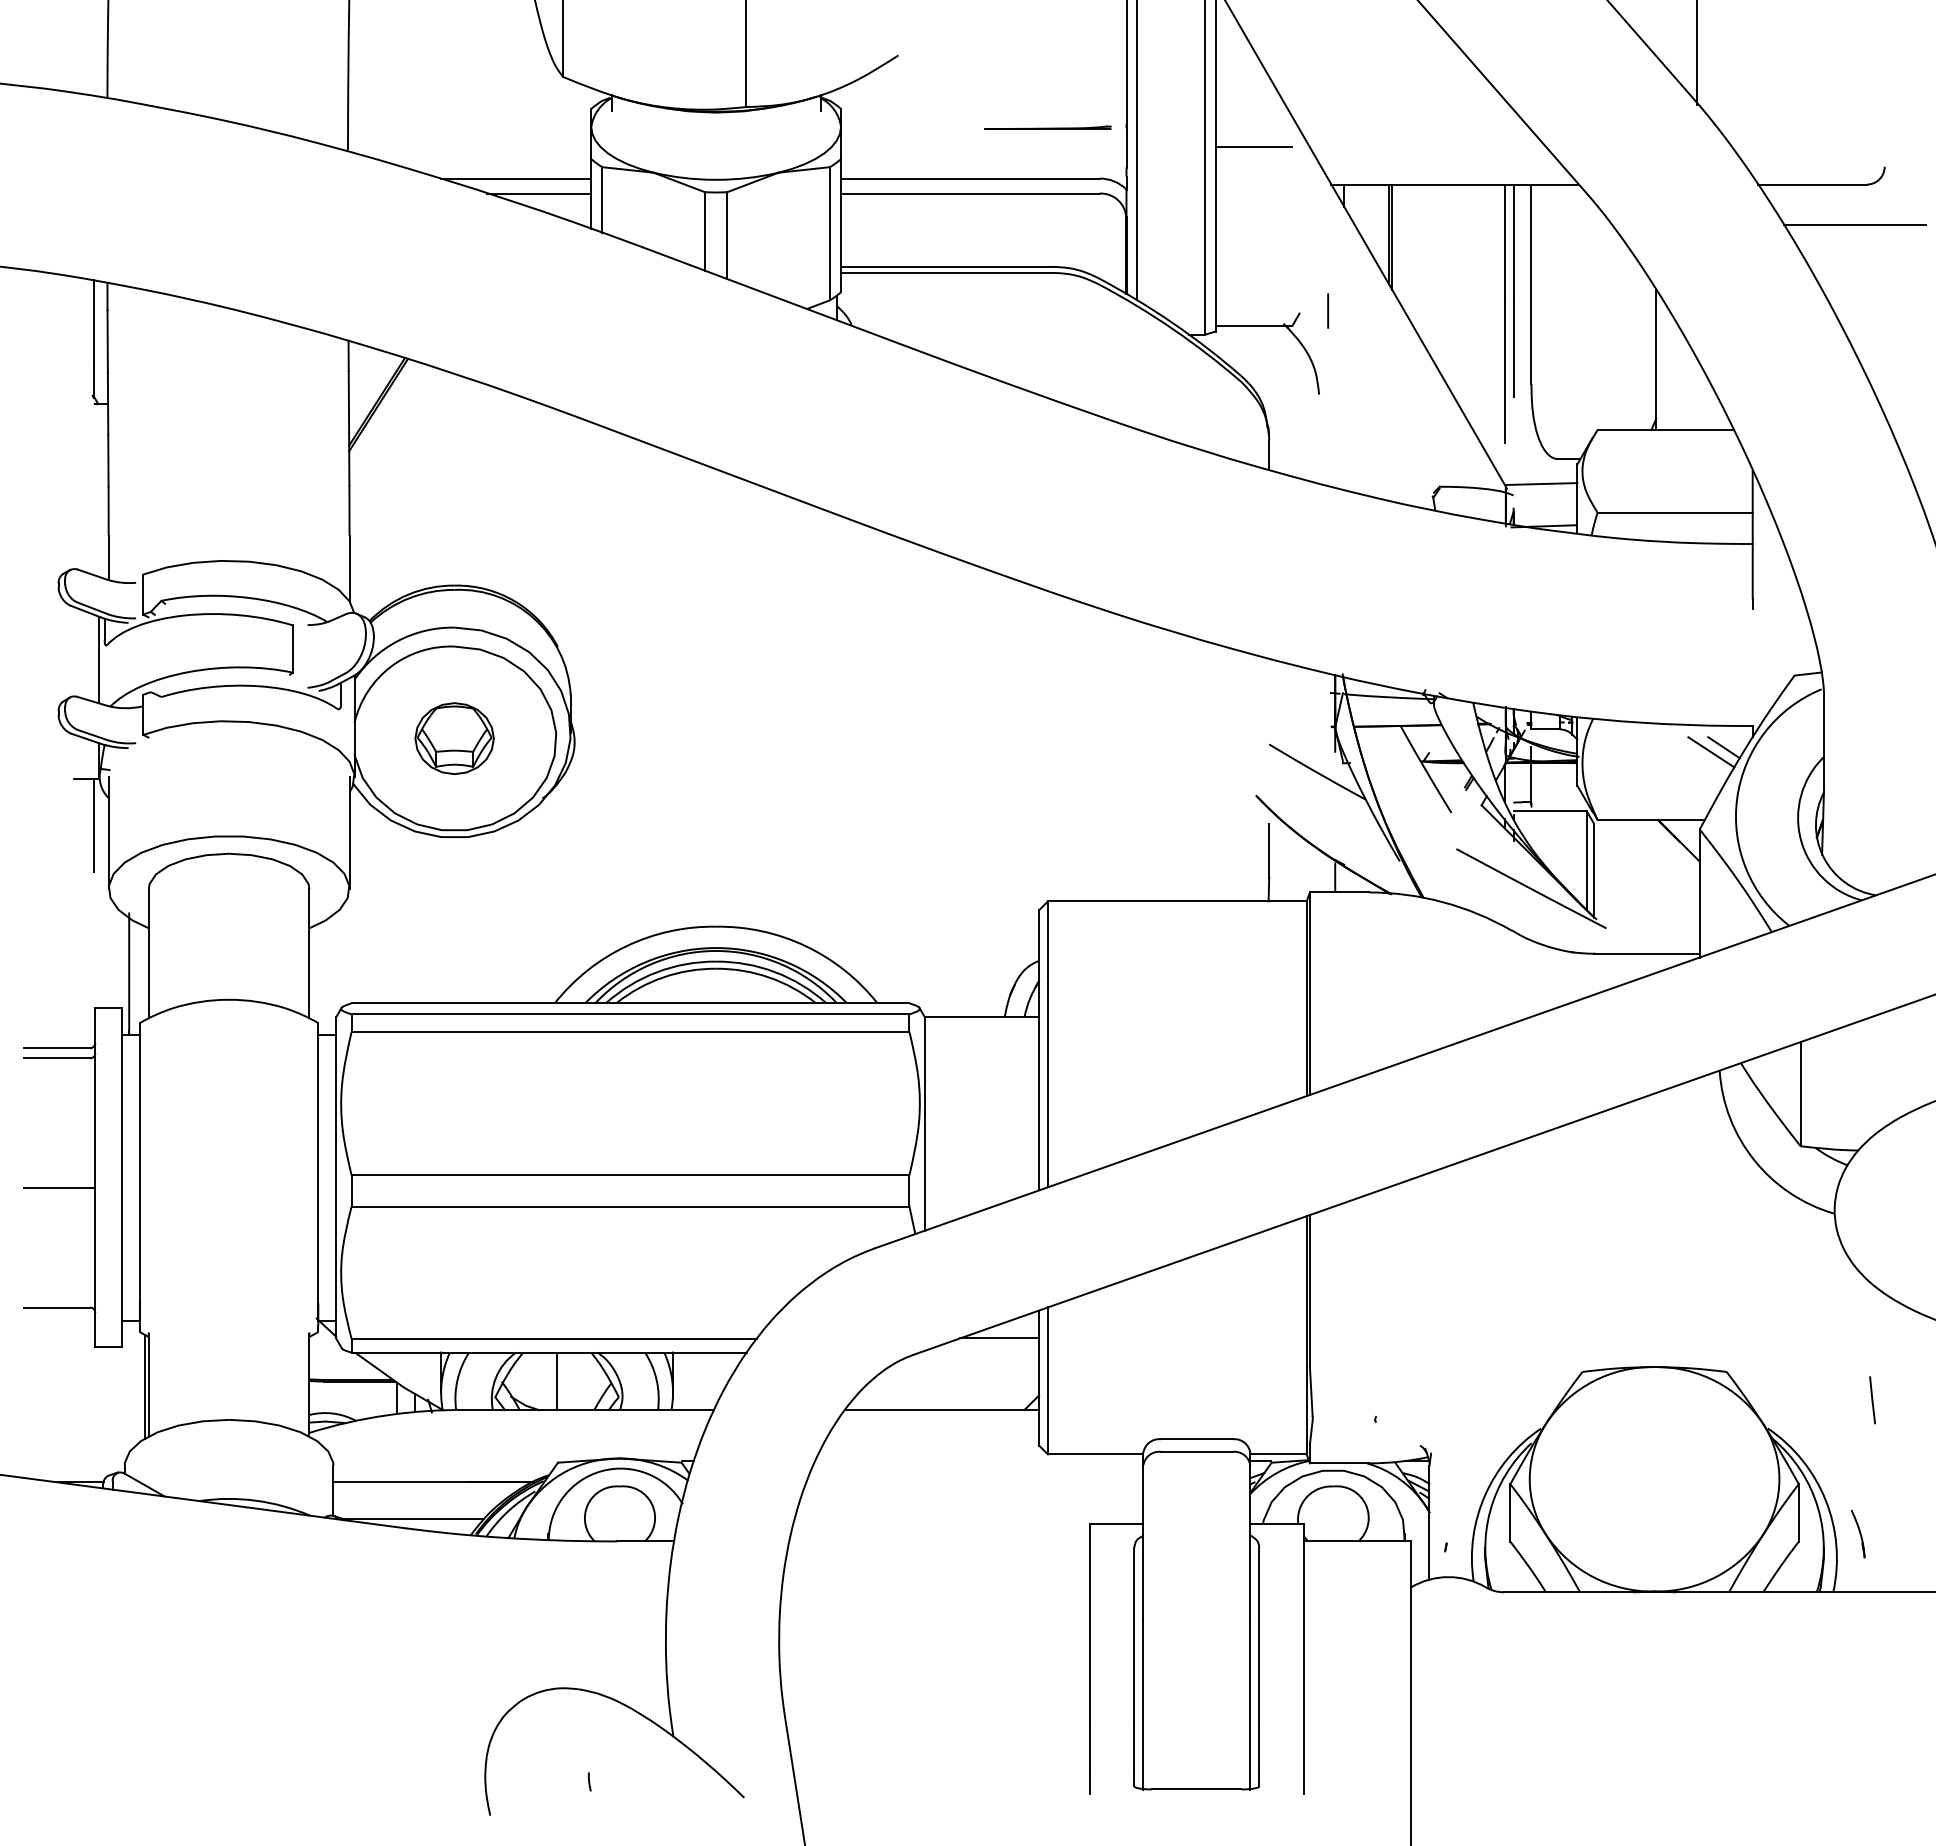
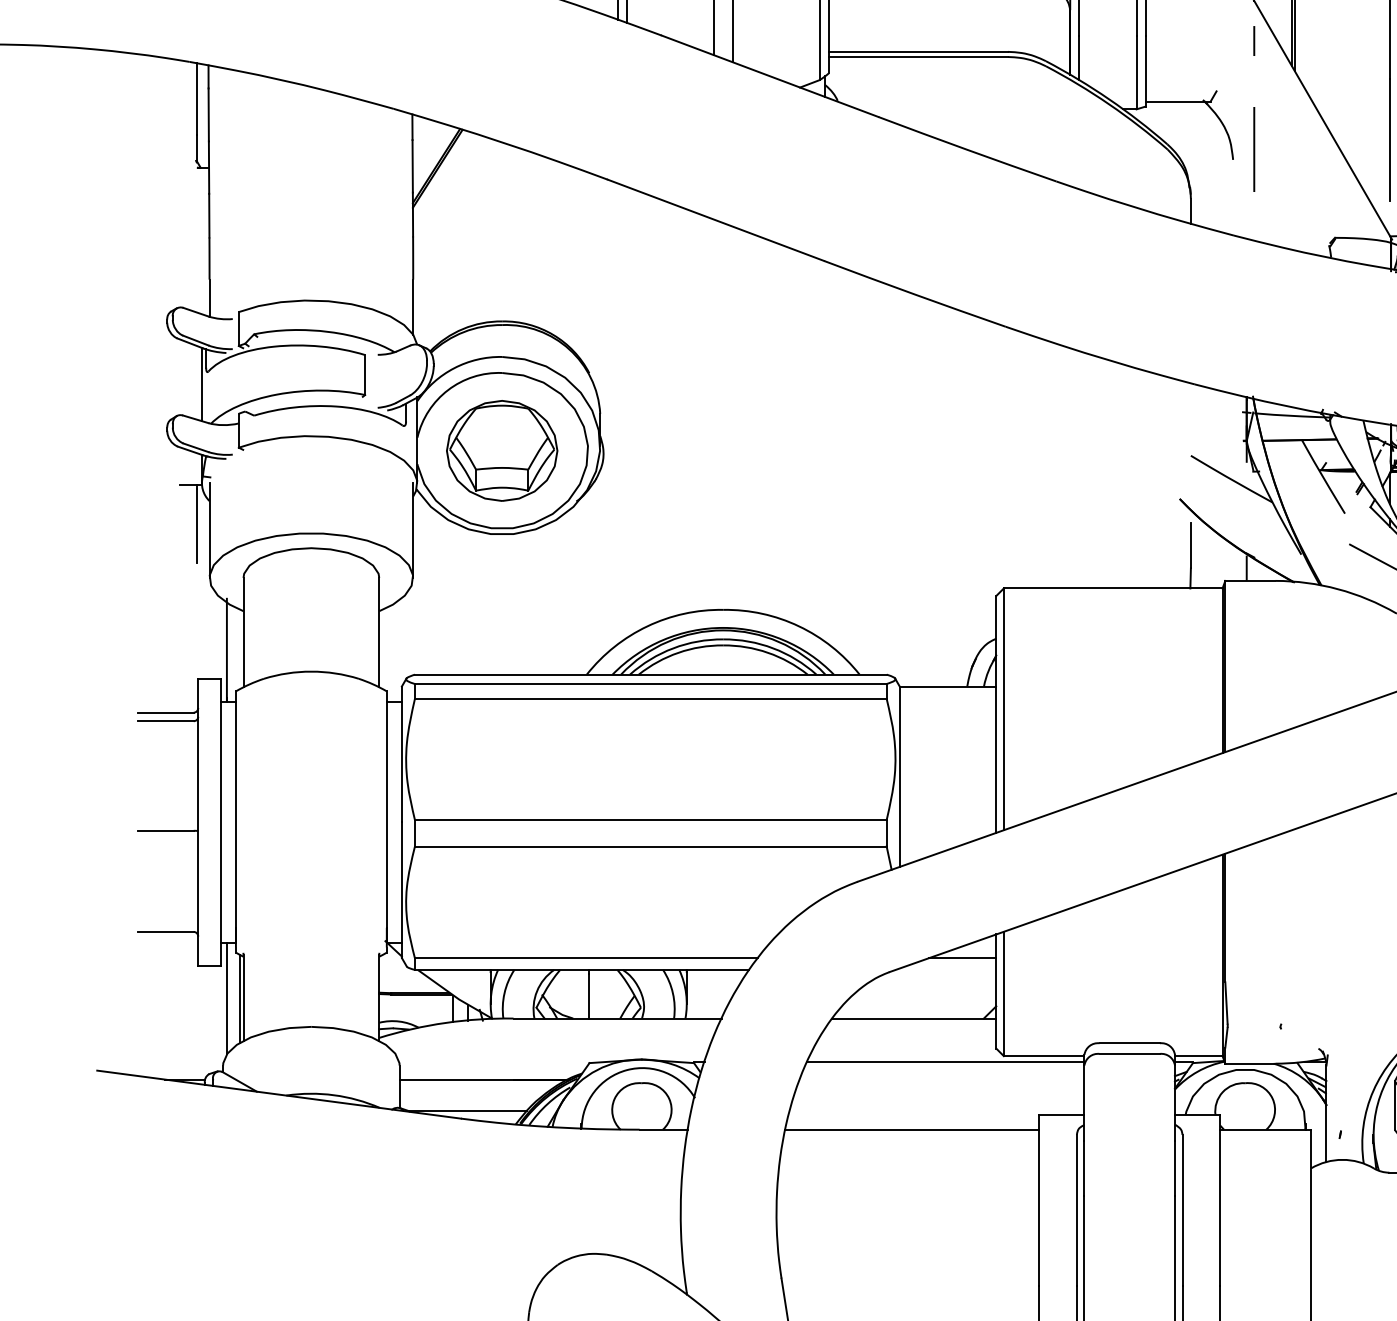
line: (1327, 310) -> (1253, 40), moved
line: (1343, 382) -> (1253, 149), added
part: (454, 738) -> (501, 450), size x1.67
line: (129, 1386) -> (227, 998), added
line: (979, 1461) -> (945, 1062), added
line: (939, 1541) -> (912, 1129), added

